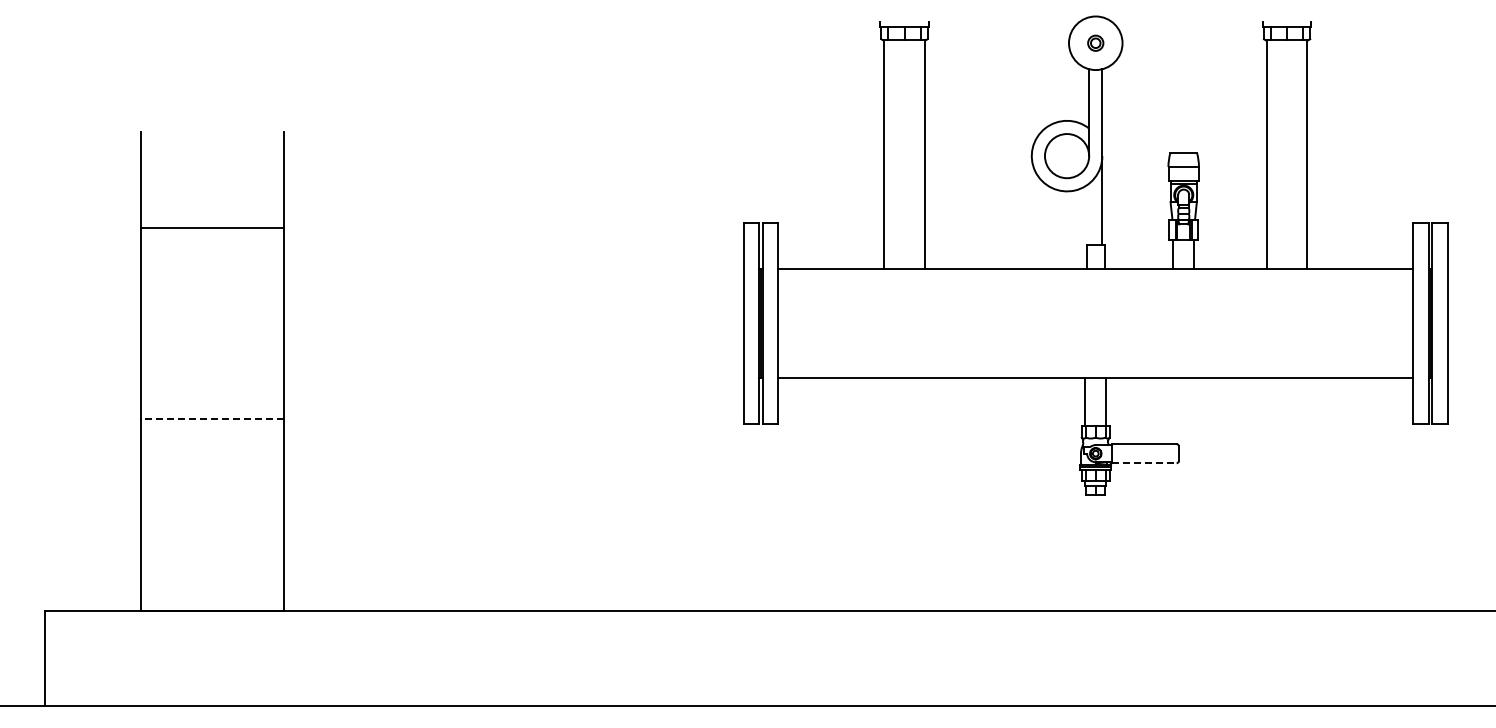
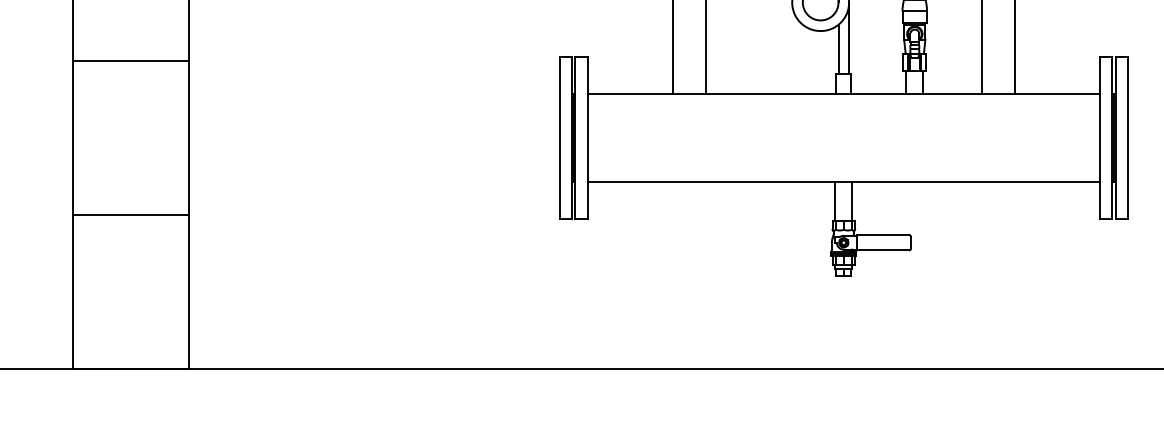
line: (1089, 214) -> (838, 49), added
line: (212, 419) -> (131, 215), dashed -> solid
line: (1144, 463) -> (883, 250), dashed -> solid

